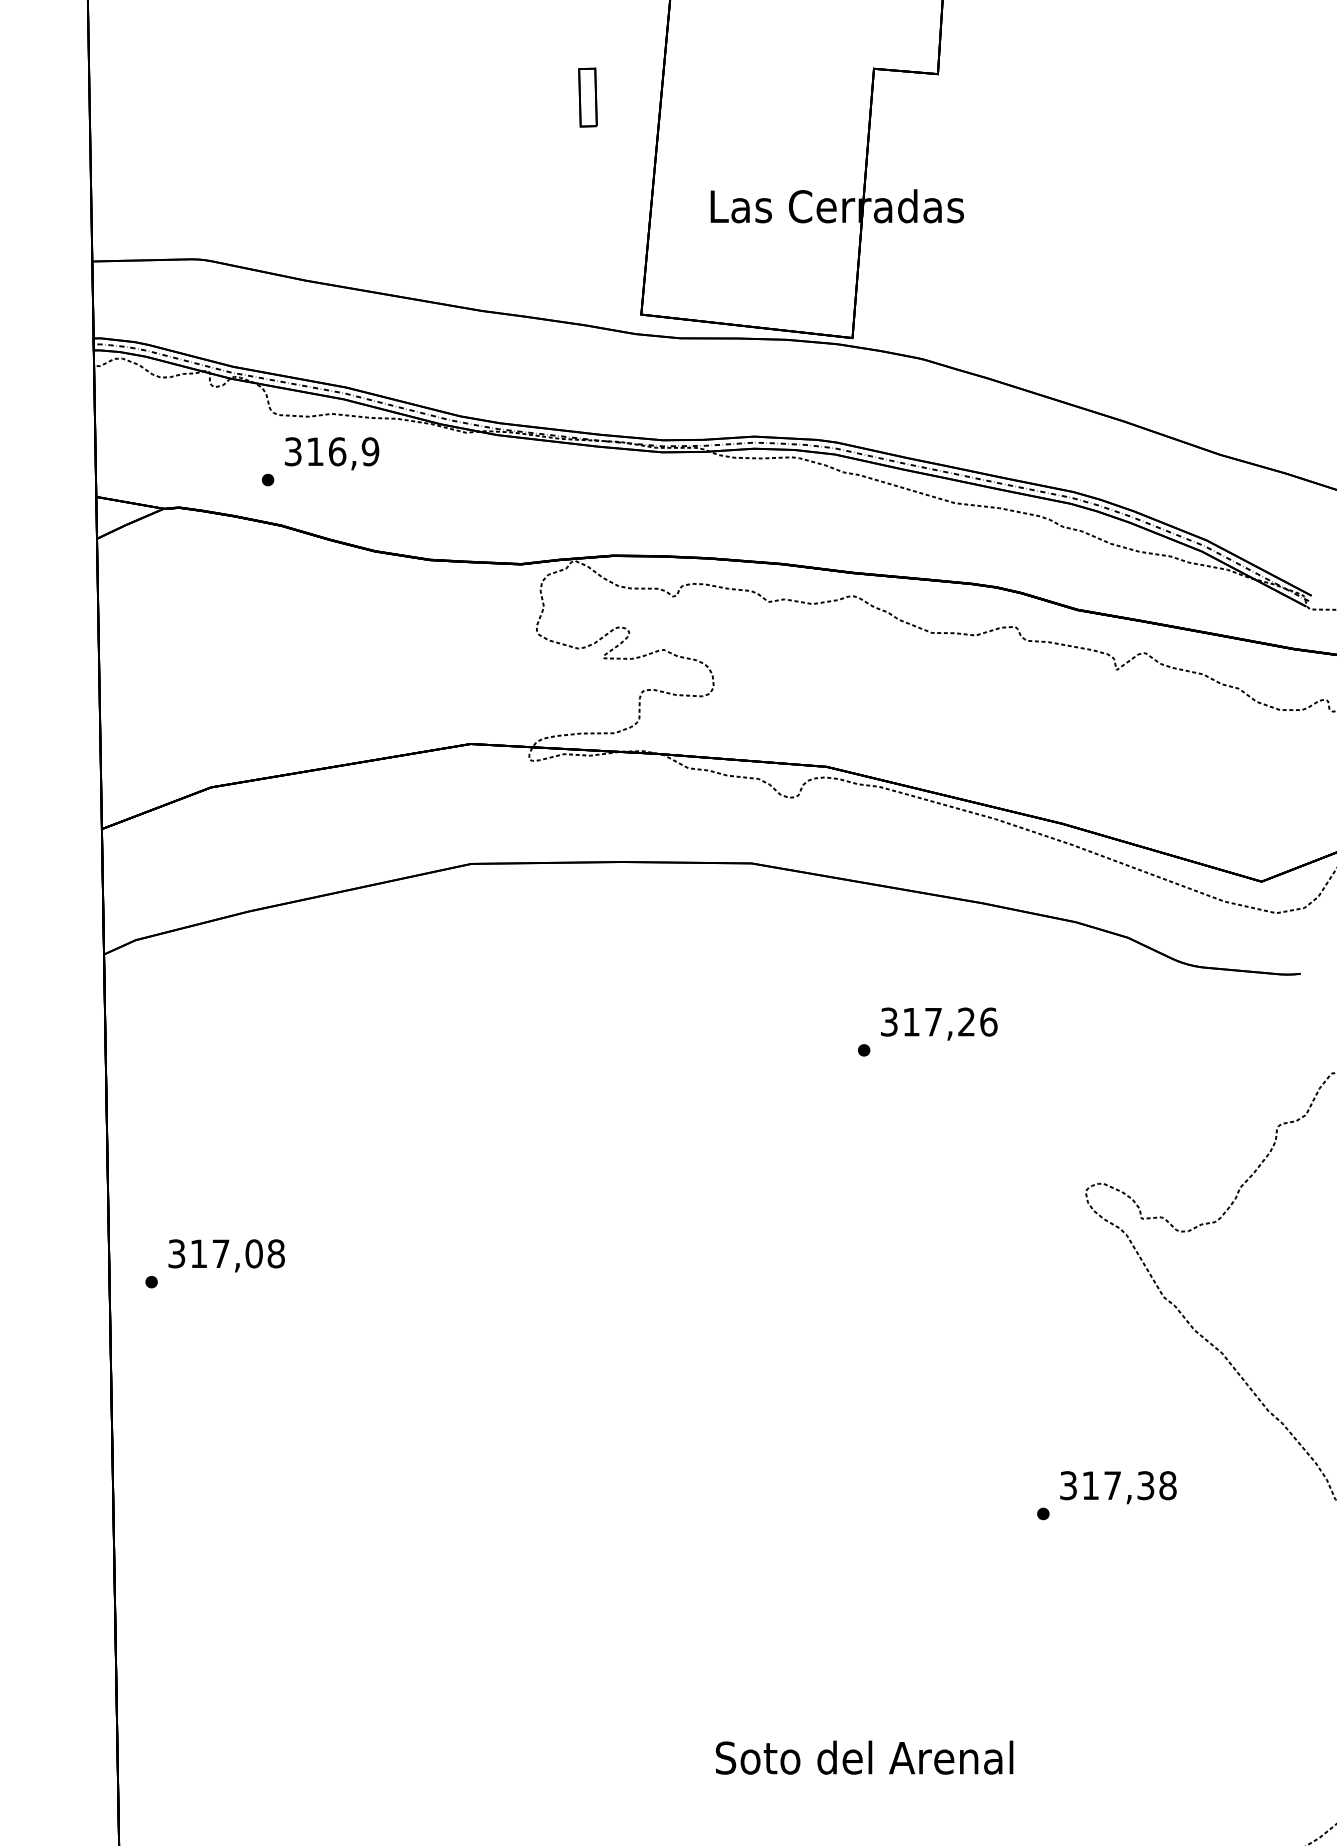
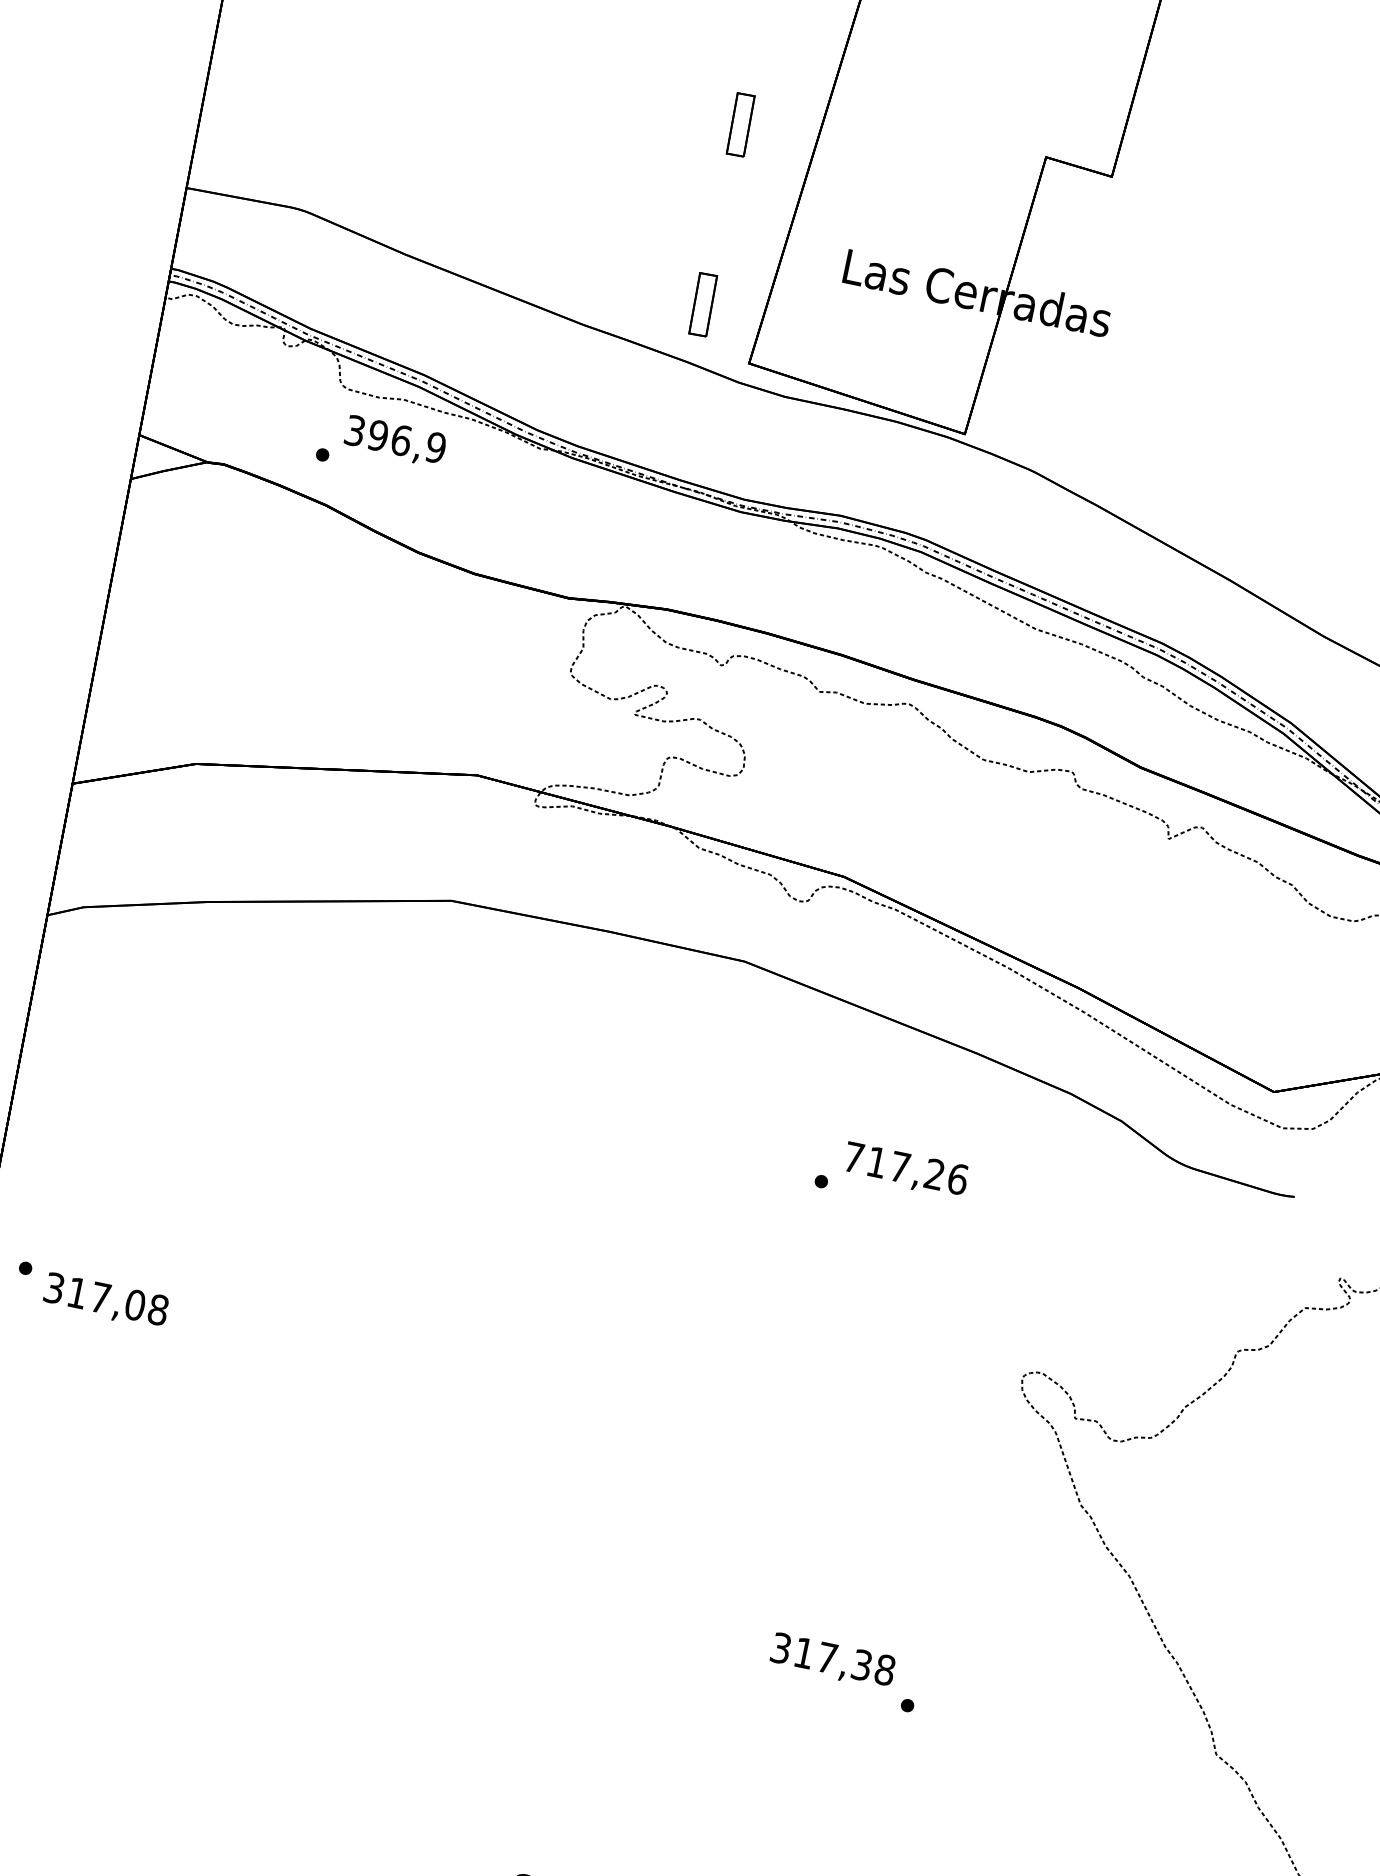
part: (587, 269) -> (702, 304), added
text: (314, 451) -> (377, 435), 316,9 -> 396,9
text: (889, 1021) -> (854, 1156), 317,26 -> 717,26
text: (226, 1255) -> (106, 1300), moved
text: (1118, 1487) -> (832, 1661), moved

